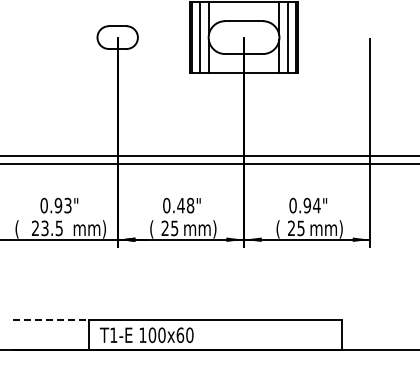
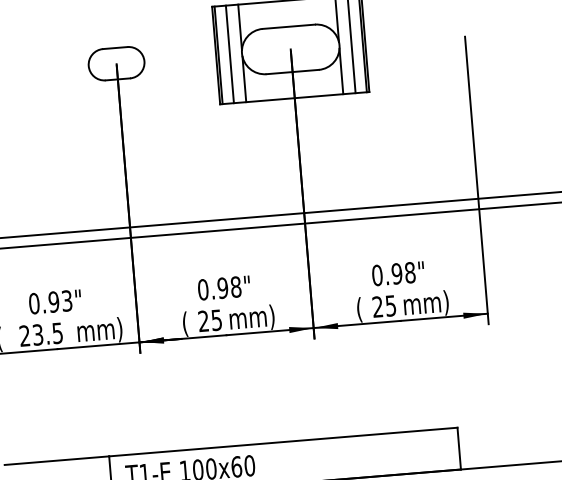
text: (180, 205) -> (222, 288), 0.48" -> 0.98"
text: (316, 205) -> (409, 272), 0.94" -> 0.98"
line: (51, 320) -> (57, 461), dashed -> solid

